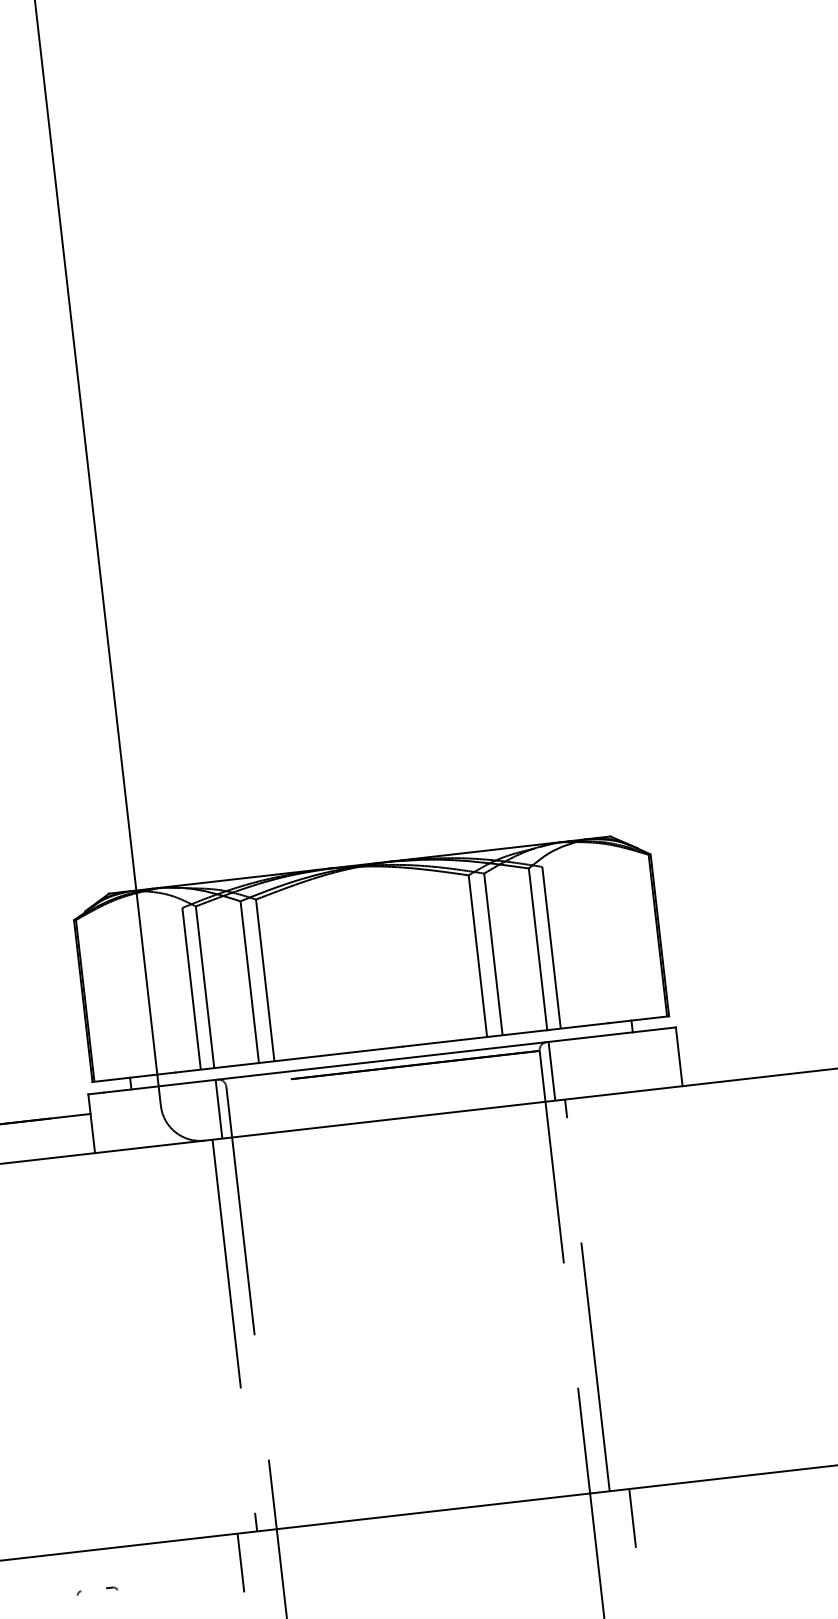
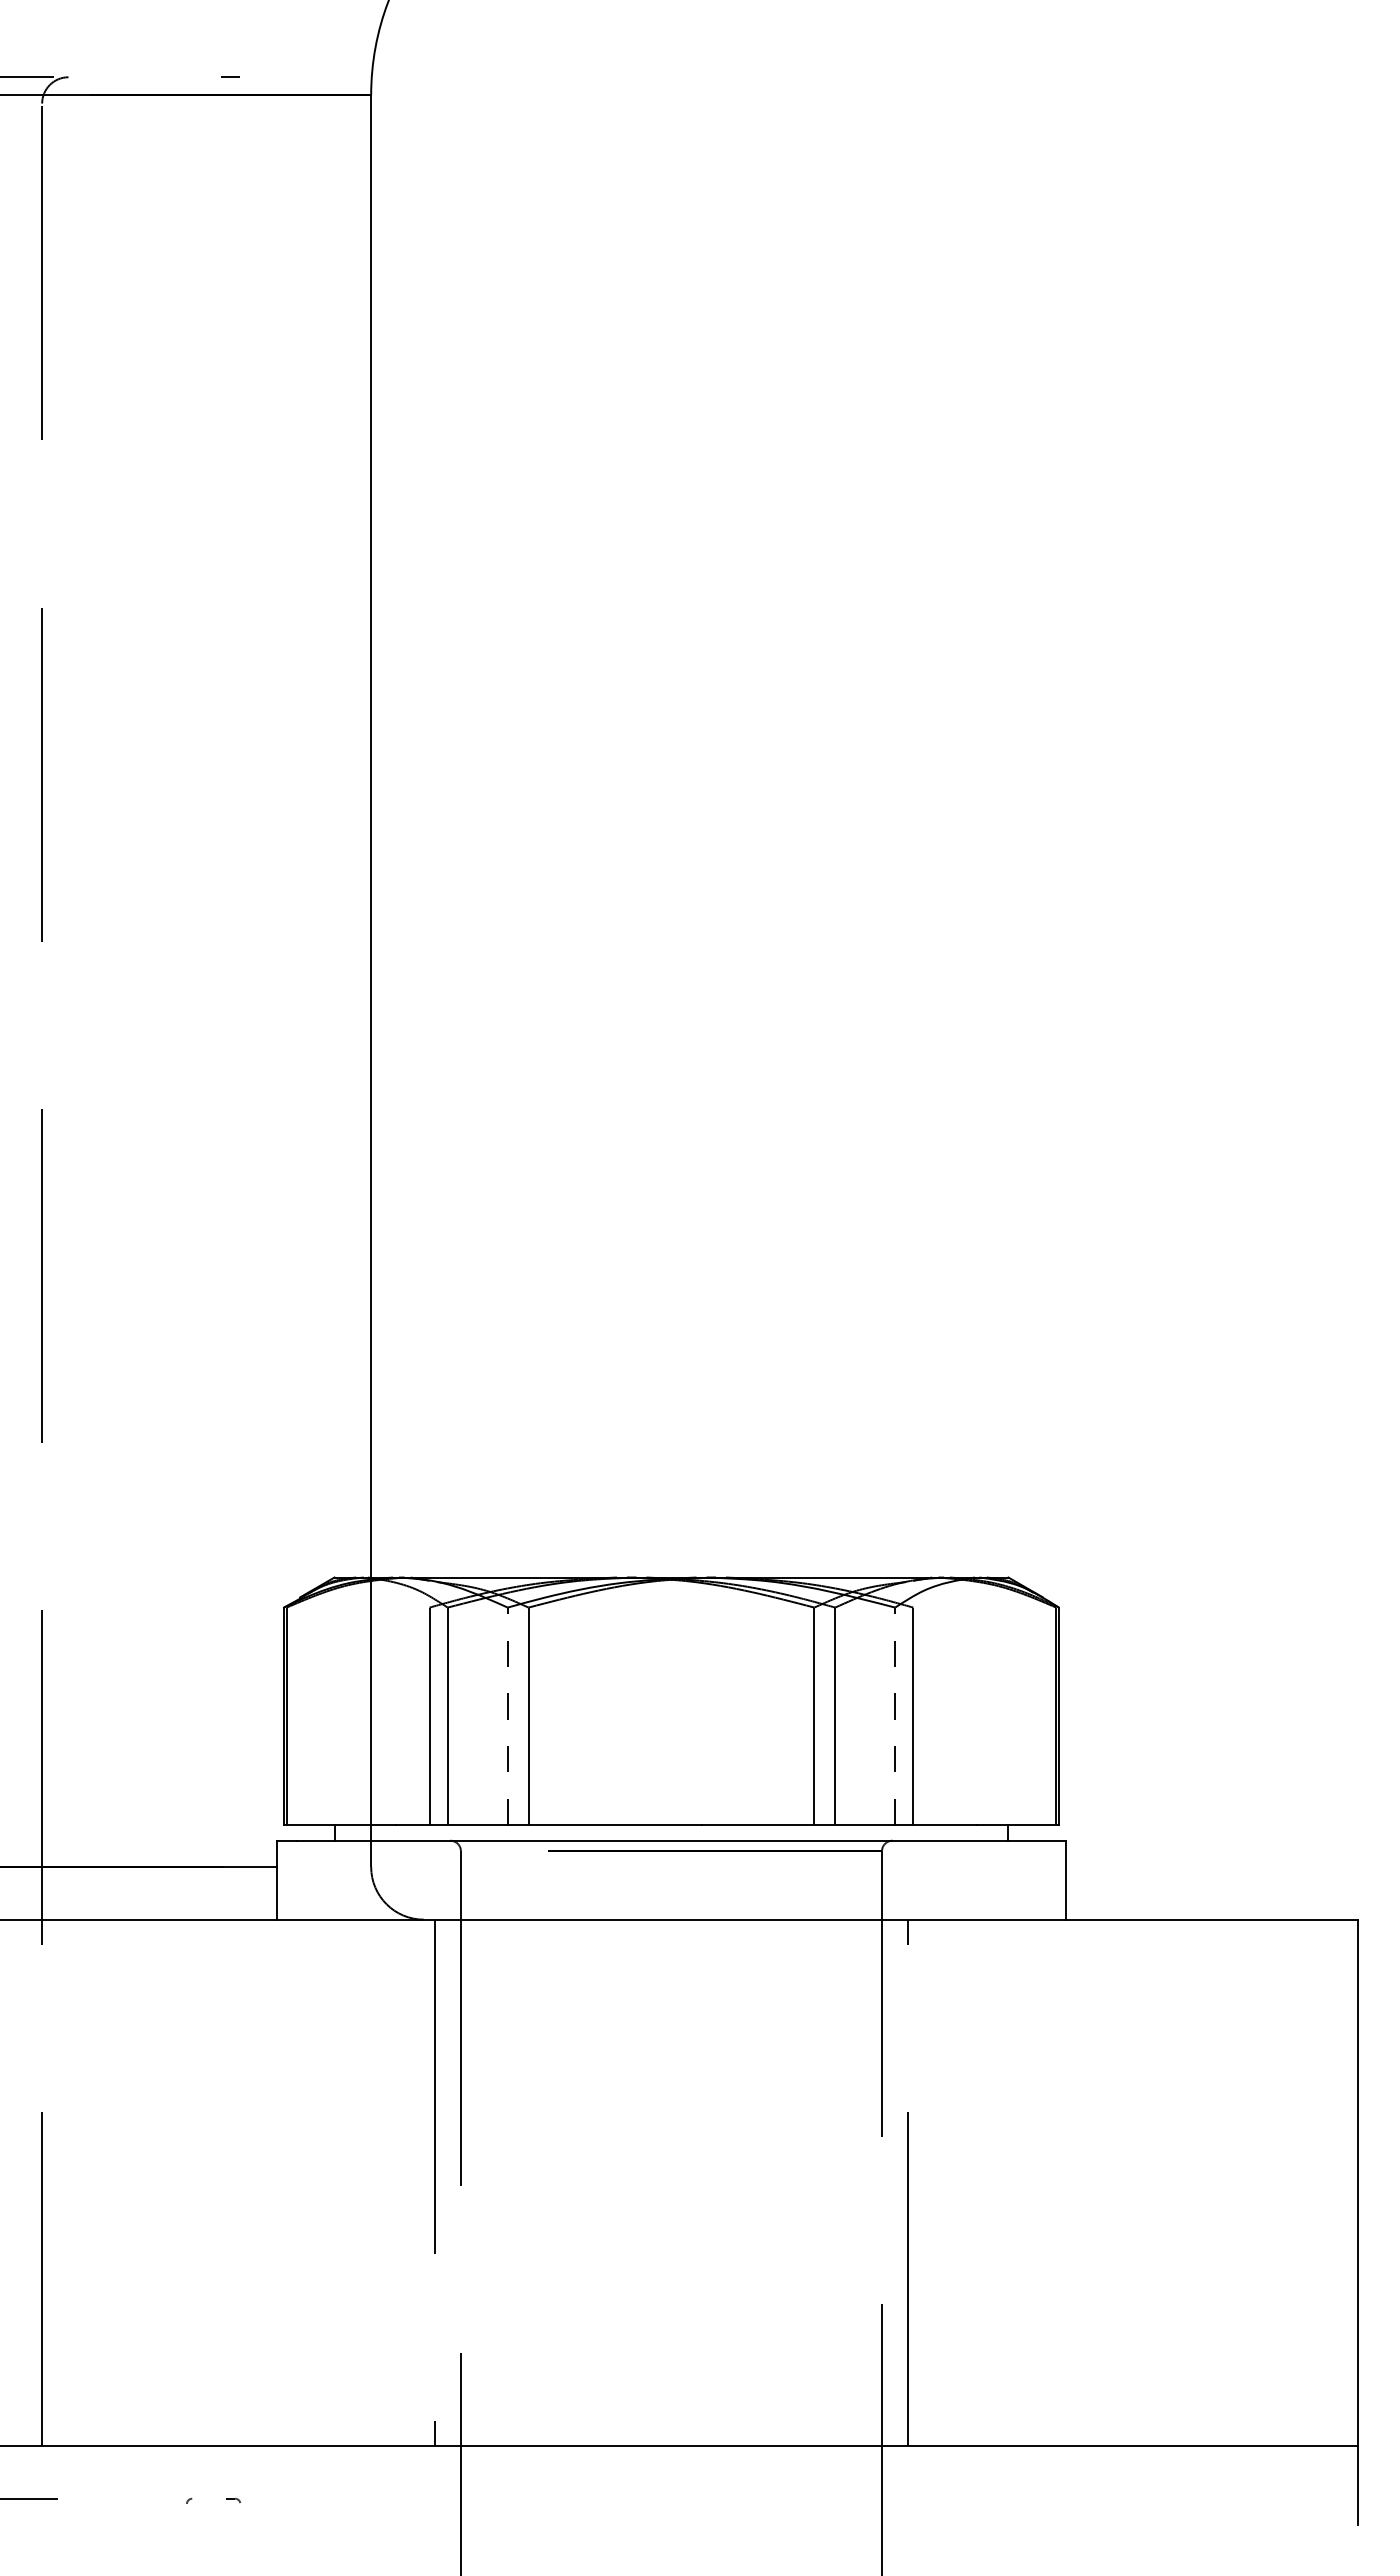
line: (538, 949) -> (895, 1716), solid -> dashed
line: (249, 982) -> (507, 1716), solid -> dashed
line: (552, 1070) -> (895, 1879), removed
line: (218, 1108) -> (447, 1879), removed
line: (632, 1518) -> (934, 2485), removed
line: (241, 1562) -> (408, 2485), removed

